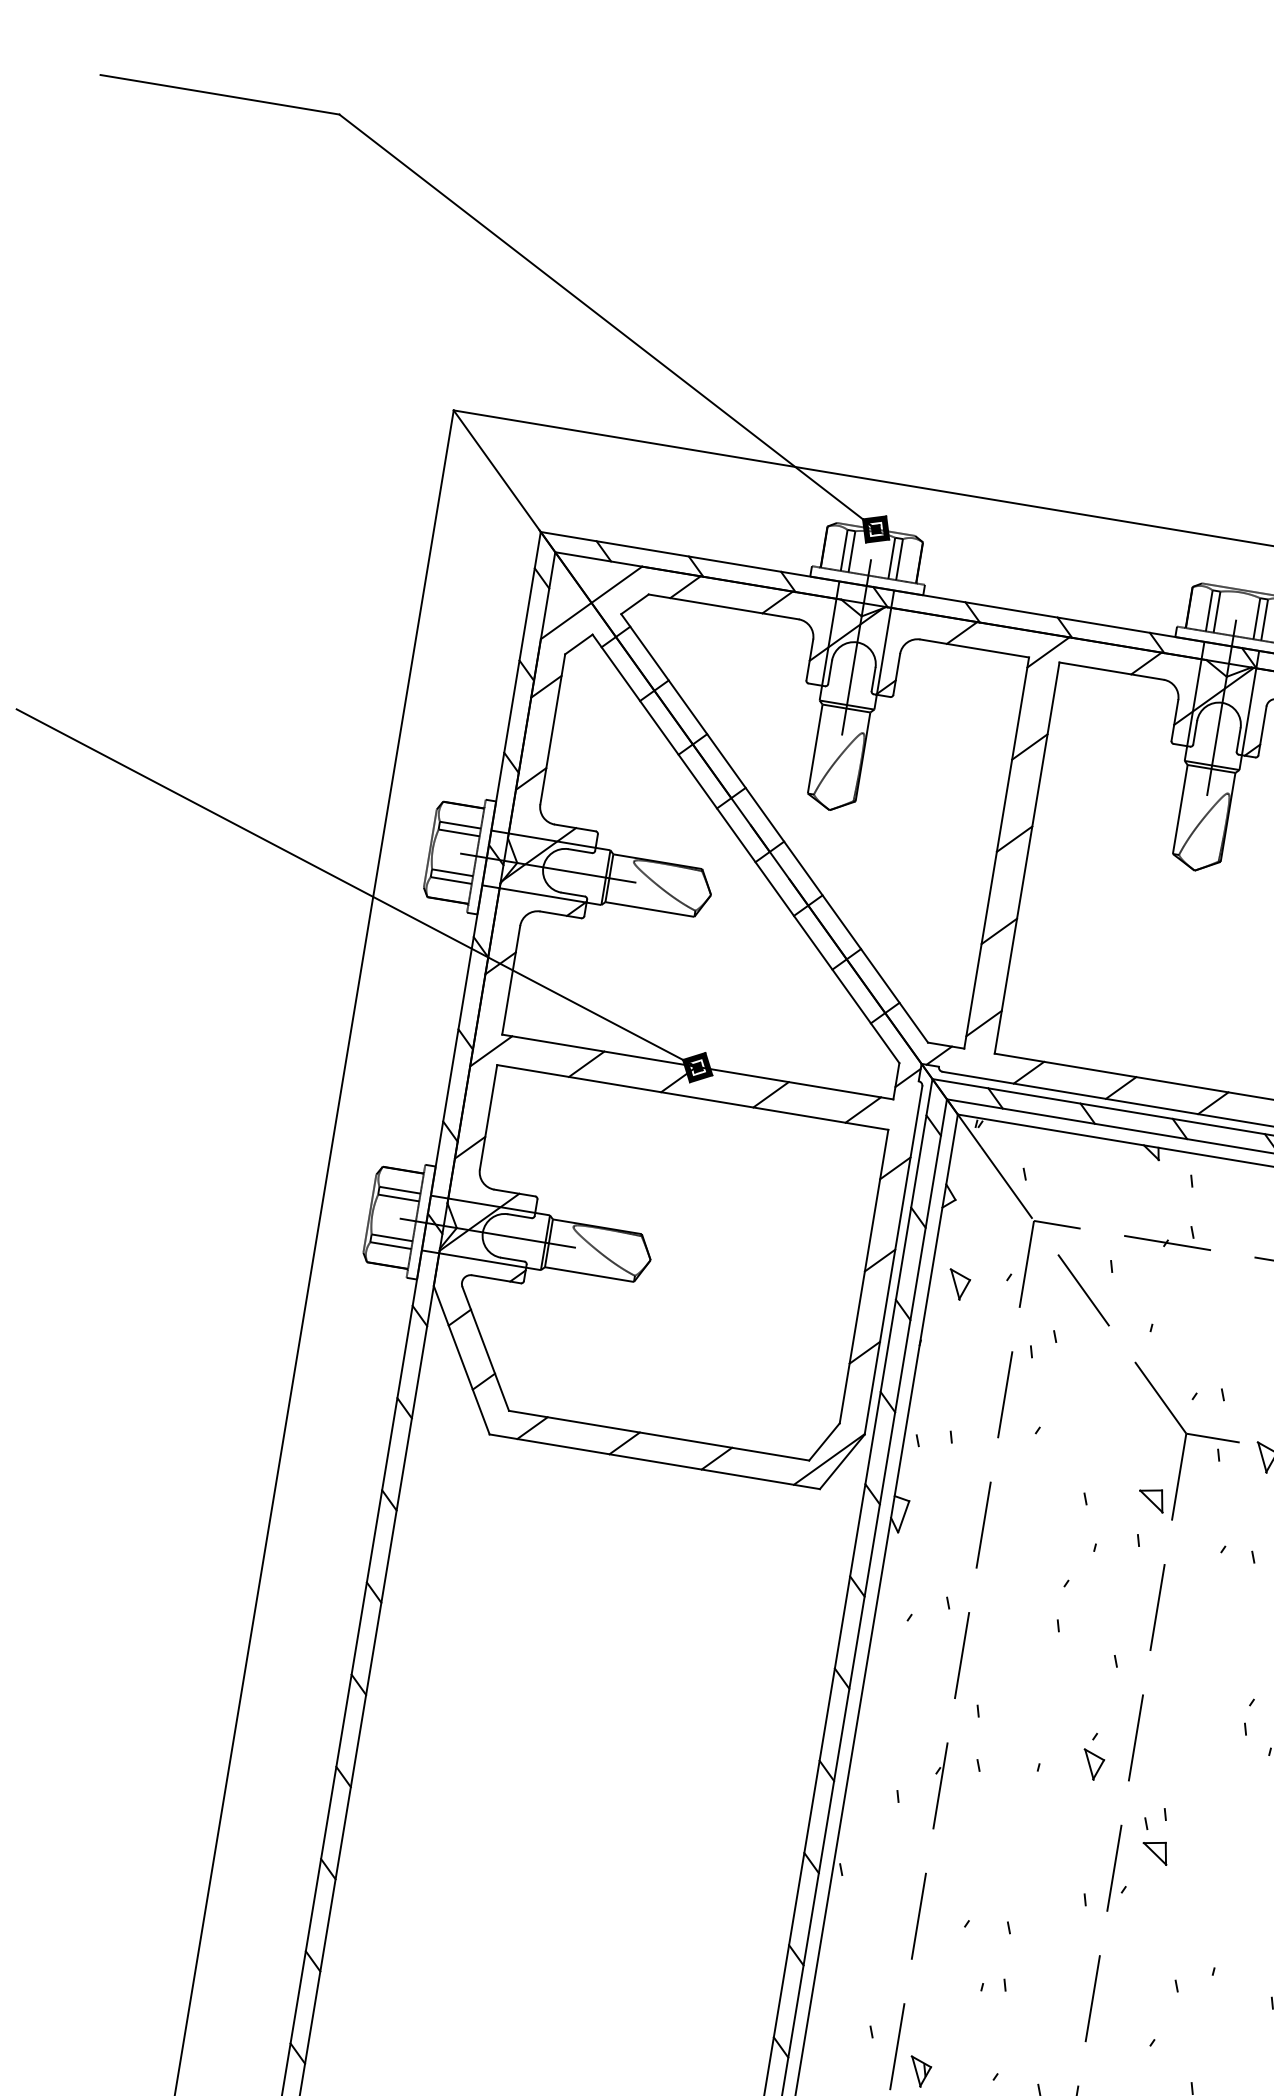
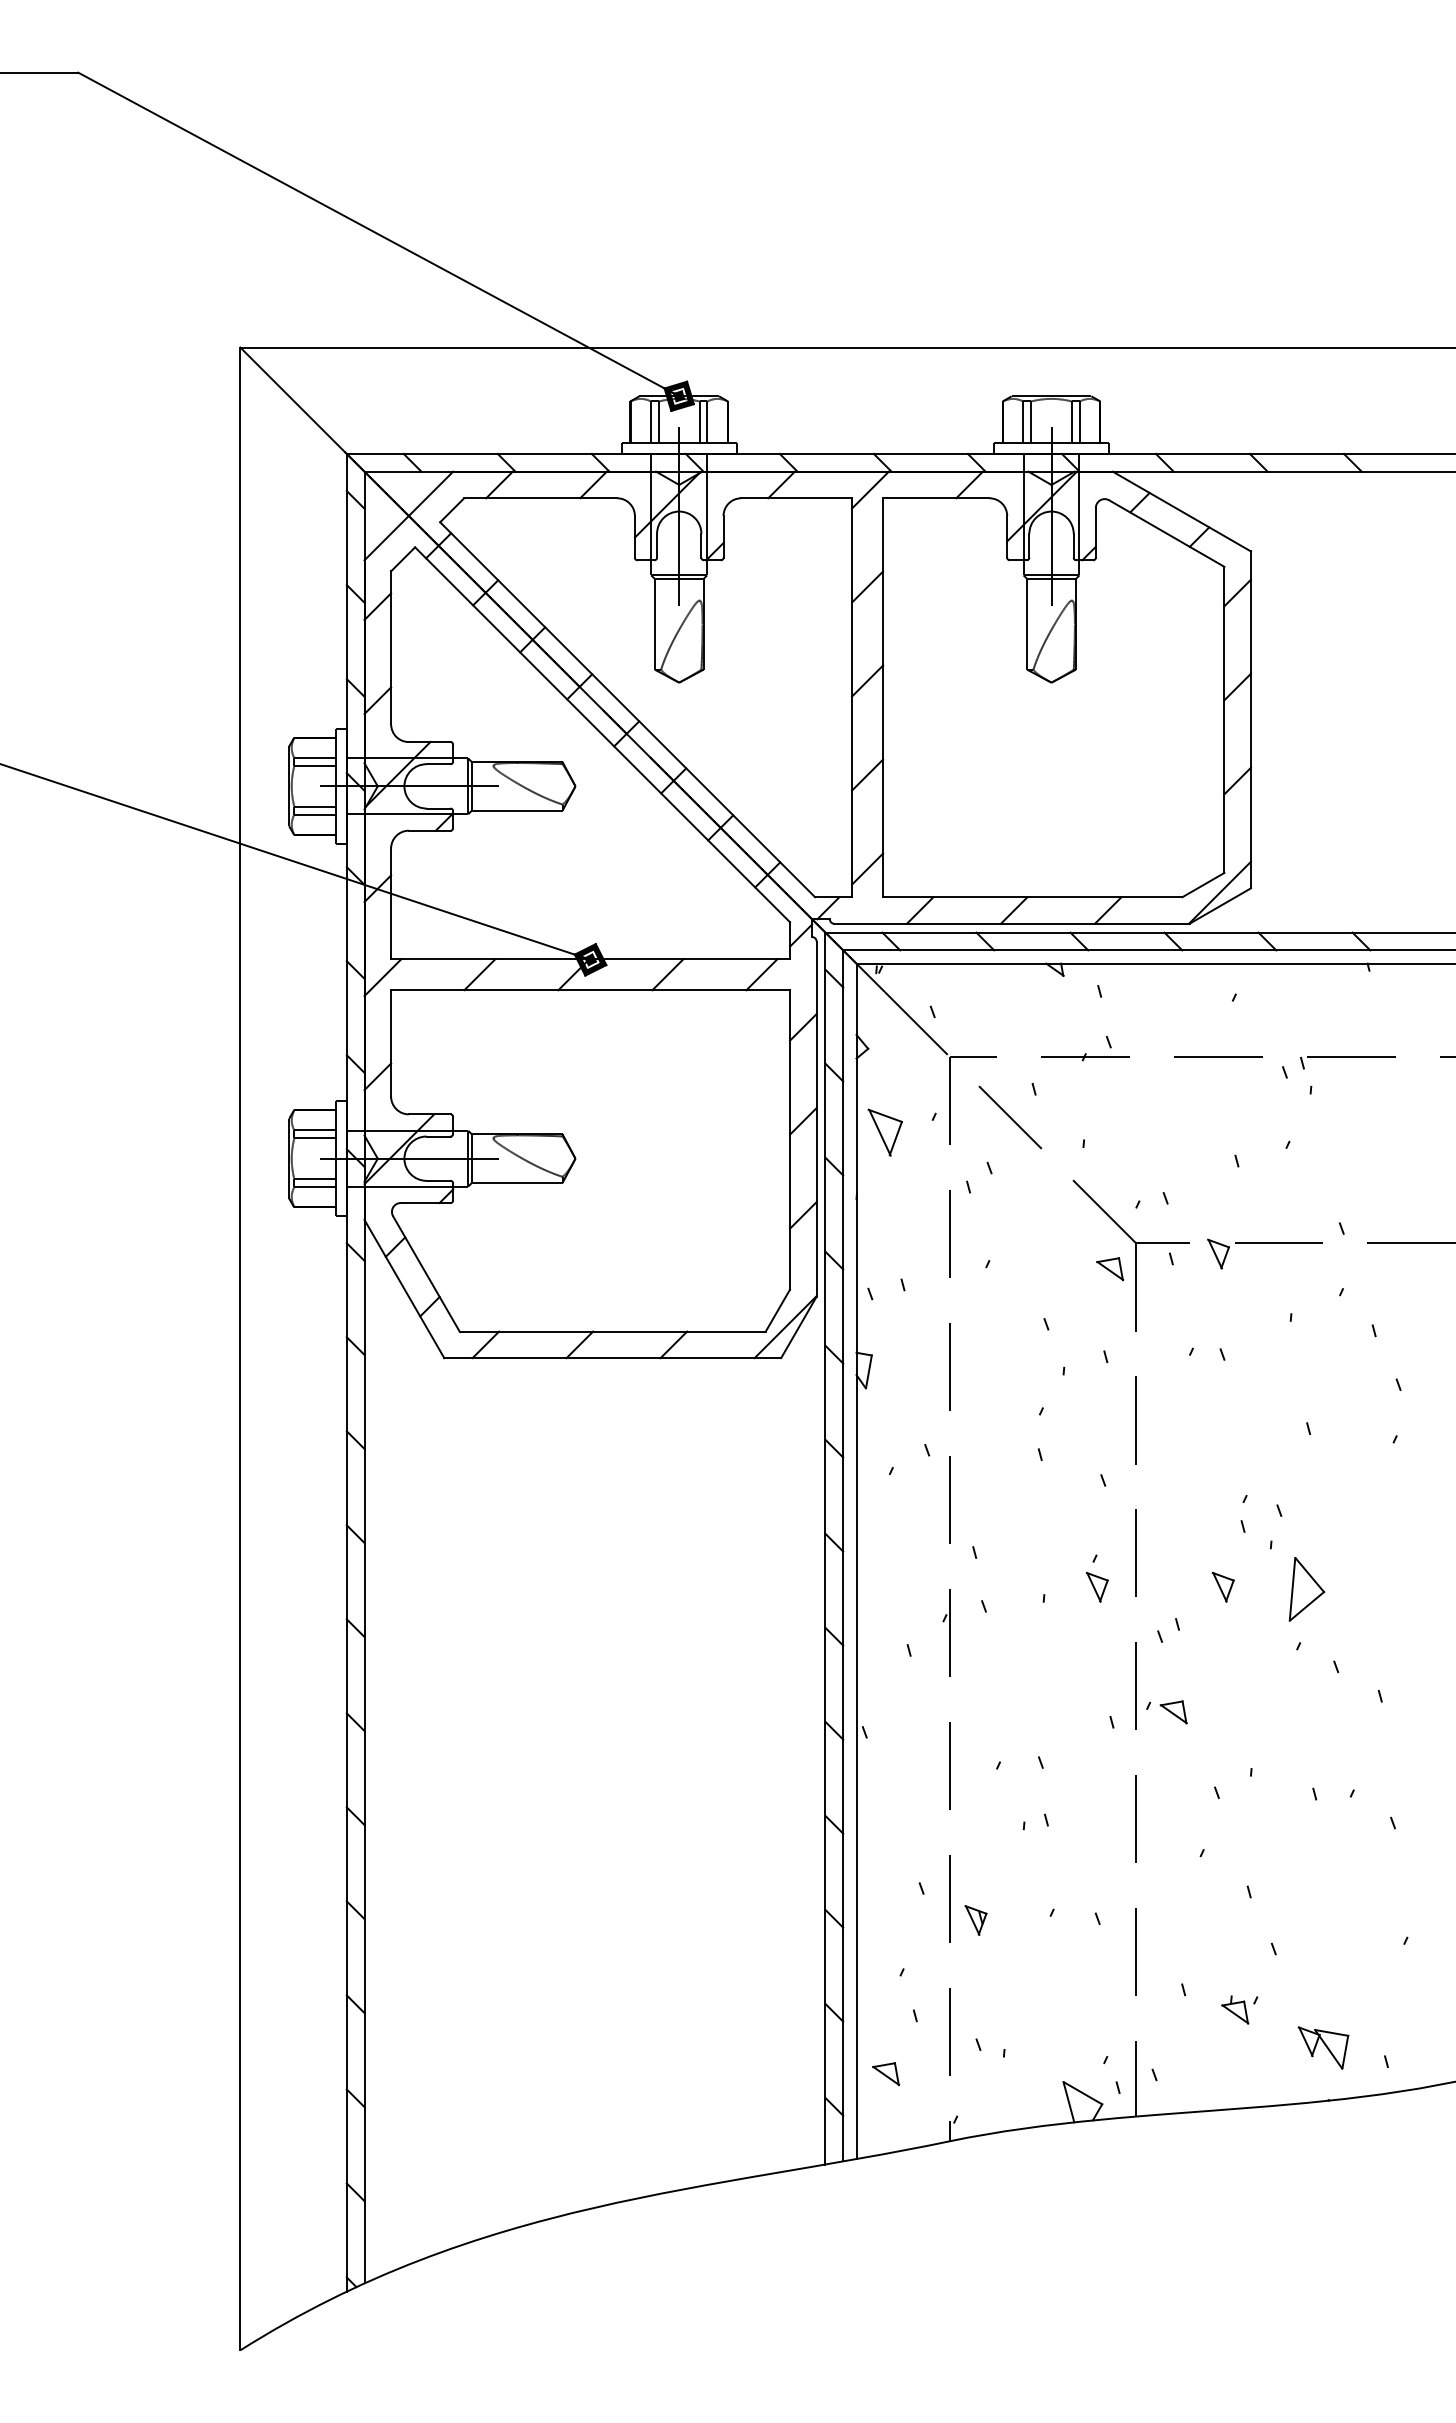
part: (958, 1284) -> (885, 1132), size x1.6
part: (1151, 1500) -> (1110, 1269), moved
part: (1215, 1784) -> (1222, 1586), added
part: (1155, 1852) -> (1173, 1712), moved

